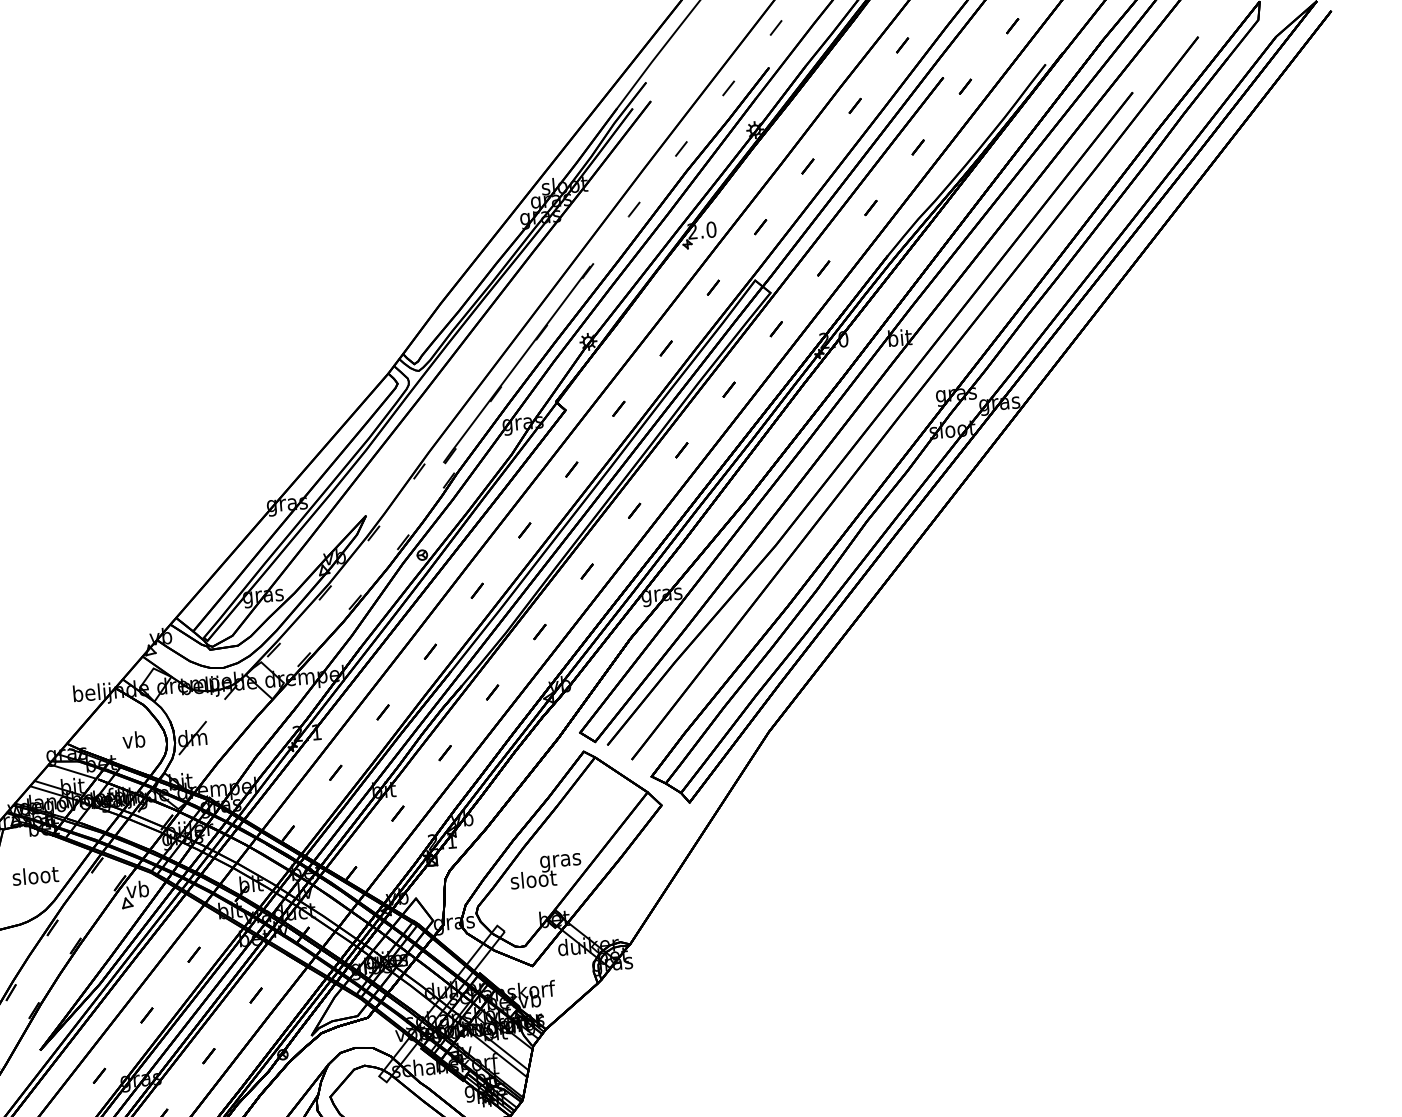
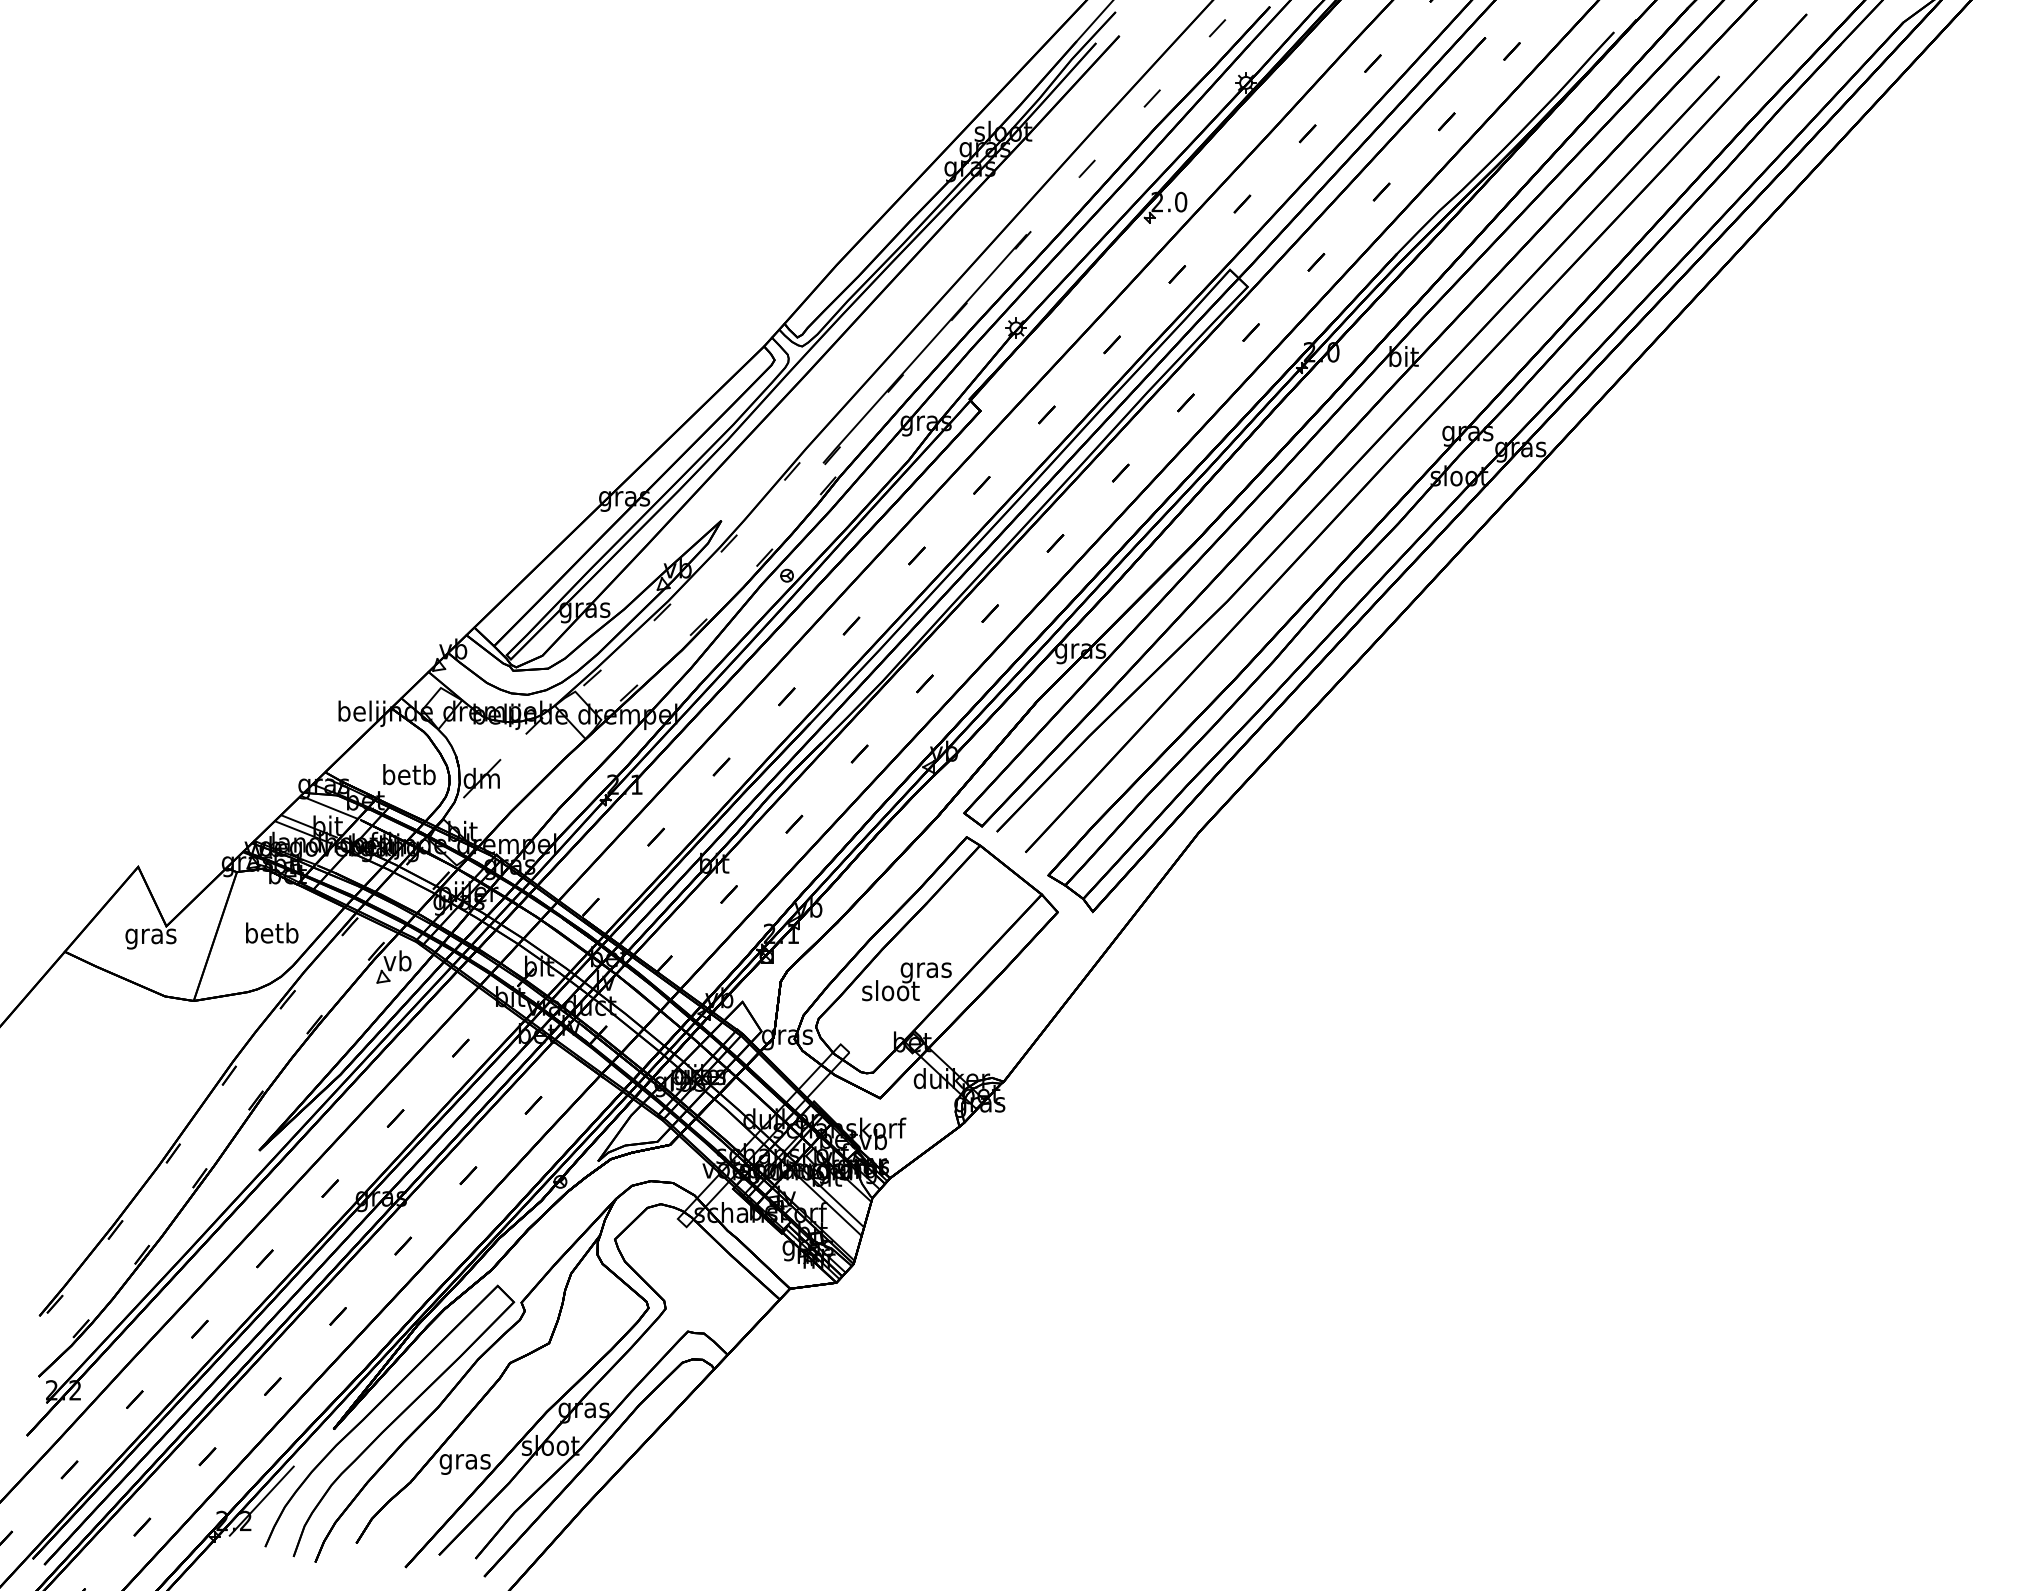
text: (134, 739) -> (409, 774), vb -> betb
text: (35, 875) -> (271, 932), sloot -> betb

